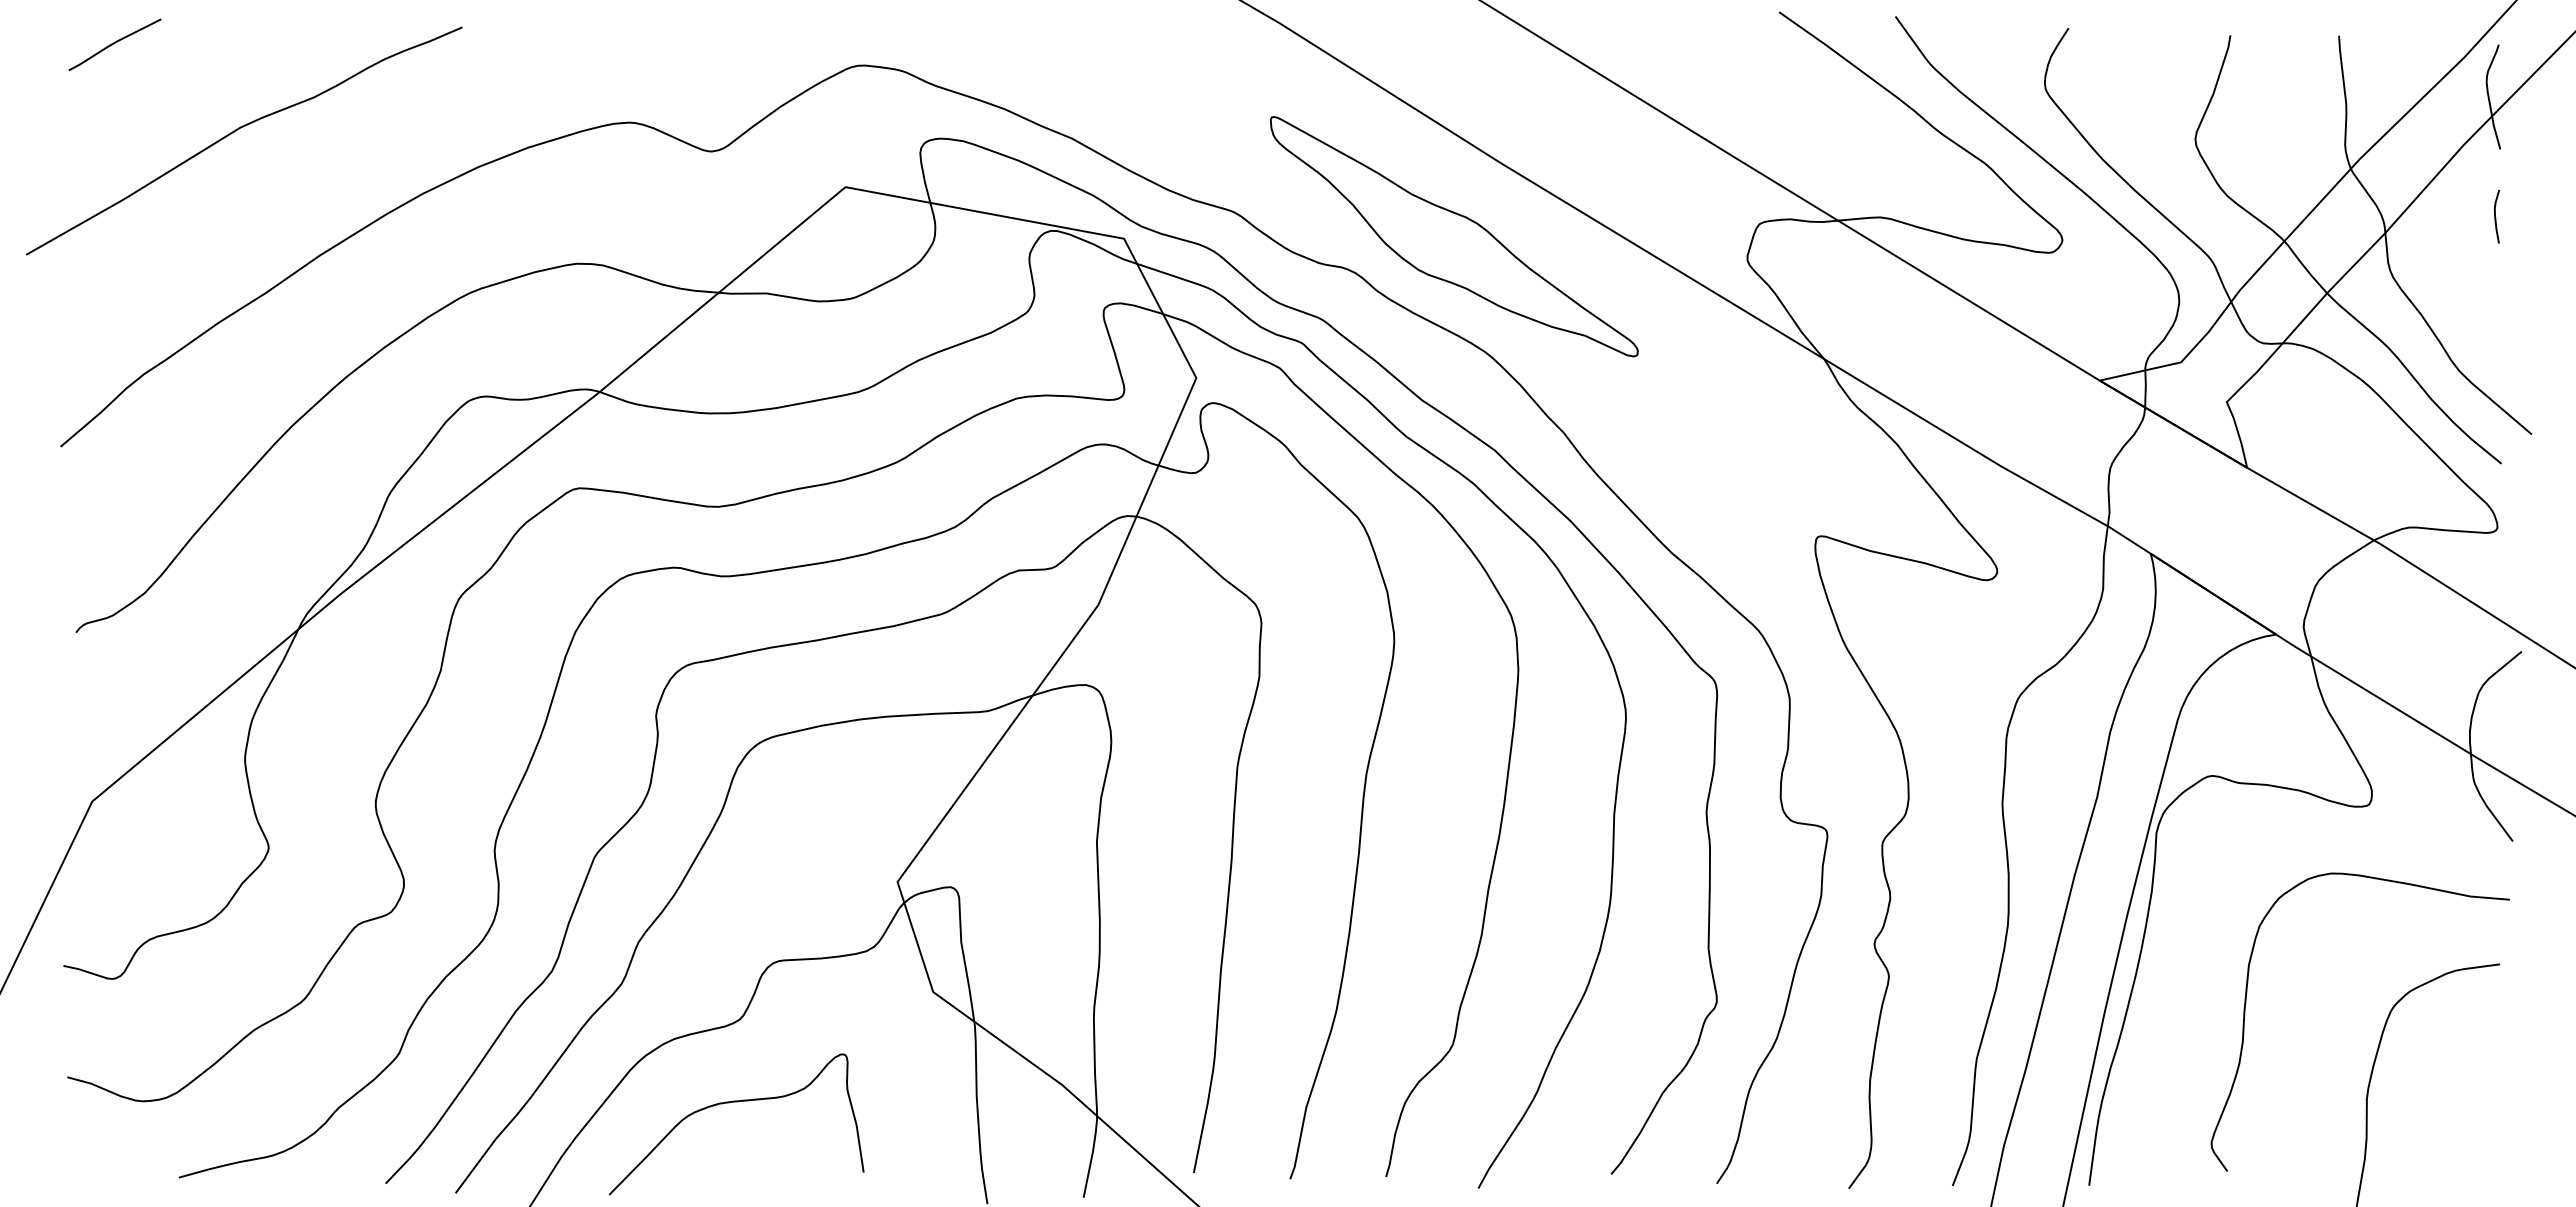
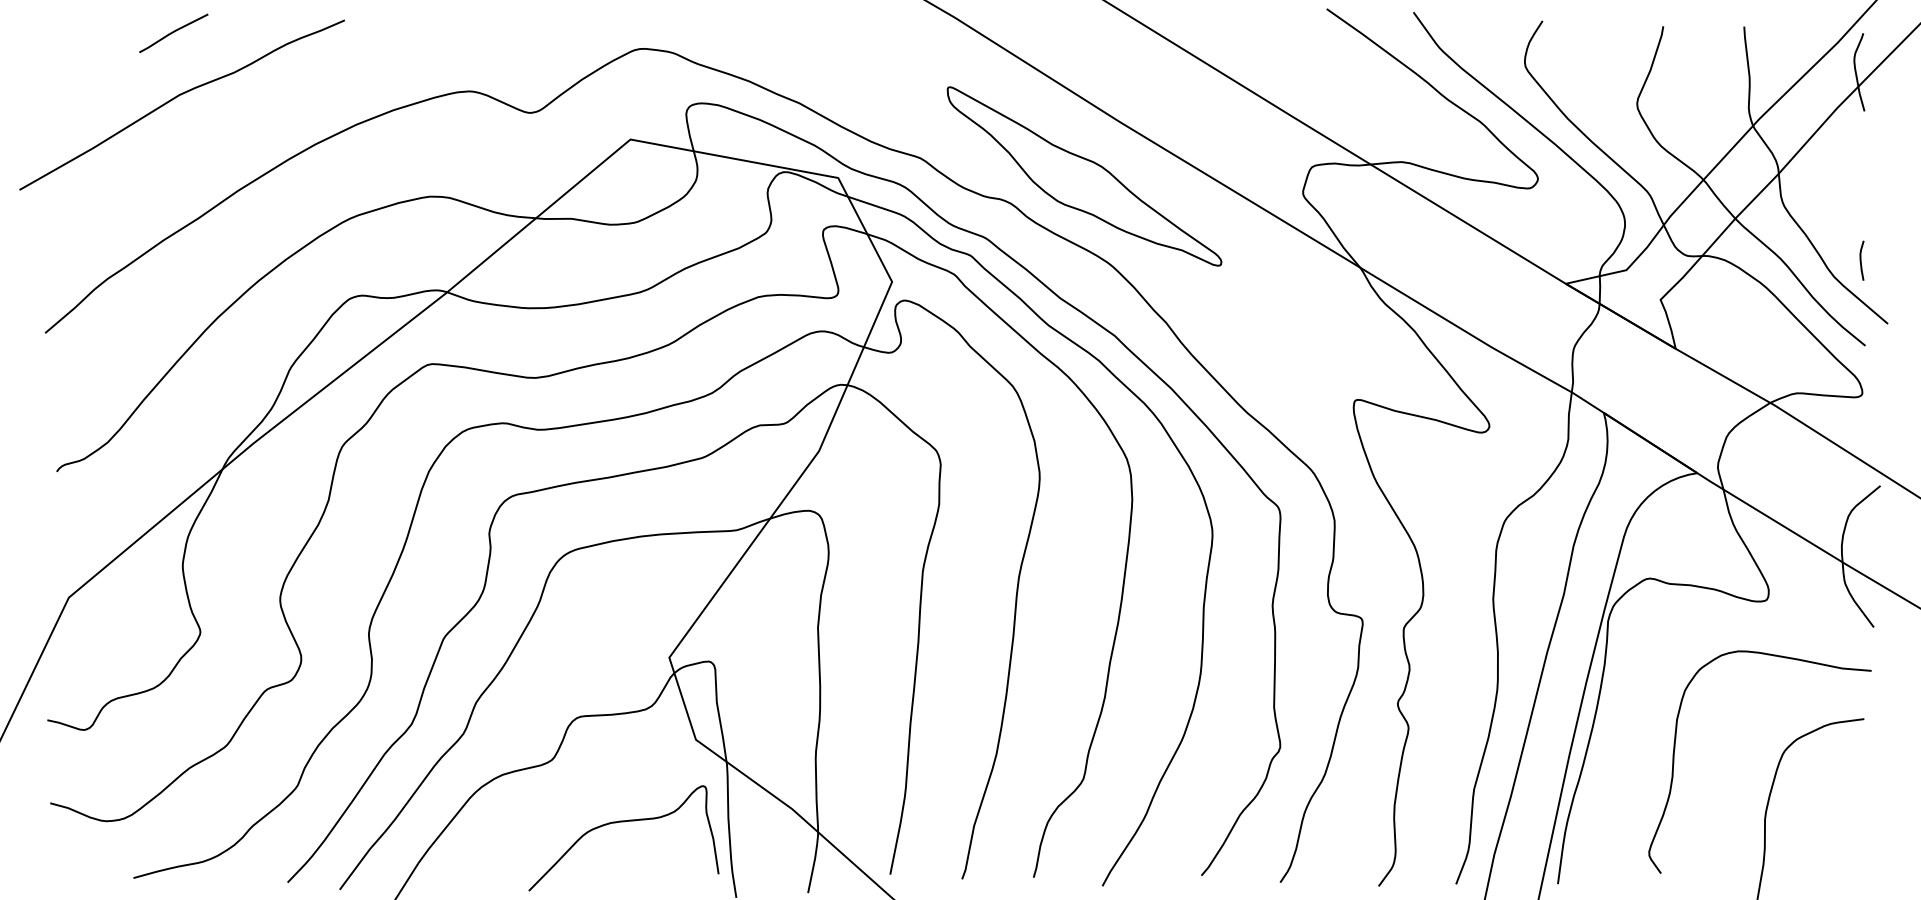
line: (114, 44) -> (173, 33), moved
curve: (2495, 216) -> (1860, 260), moved
curve: (736, 1102) -> (623, 822), moved

